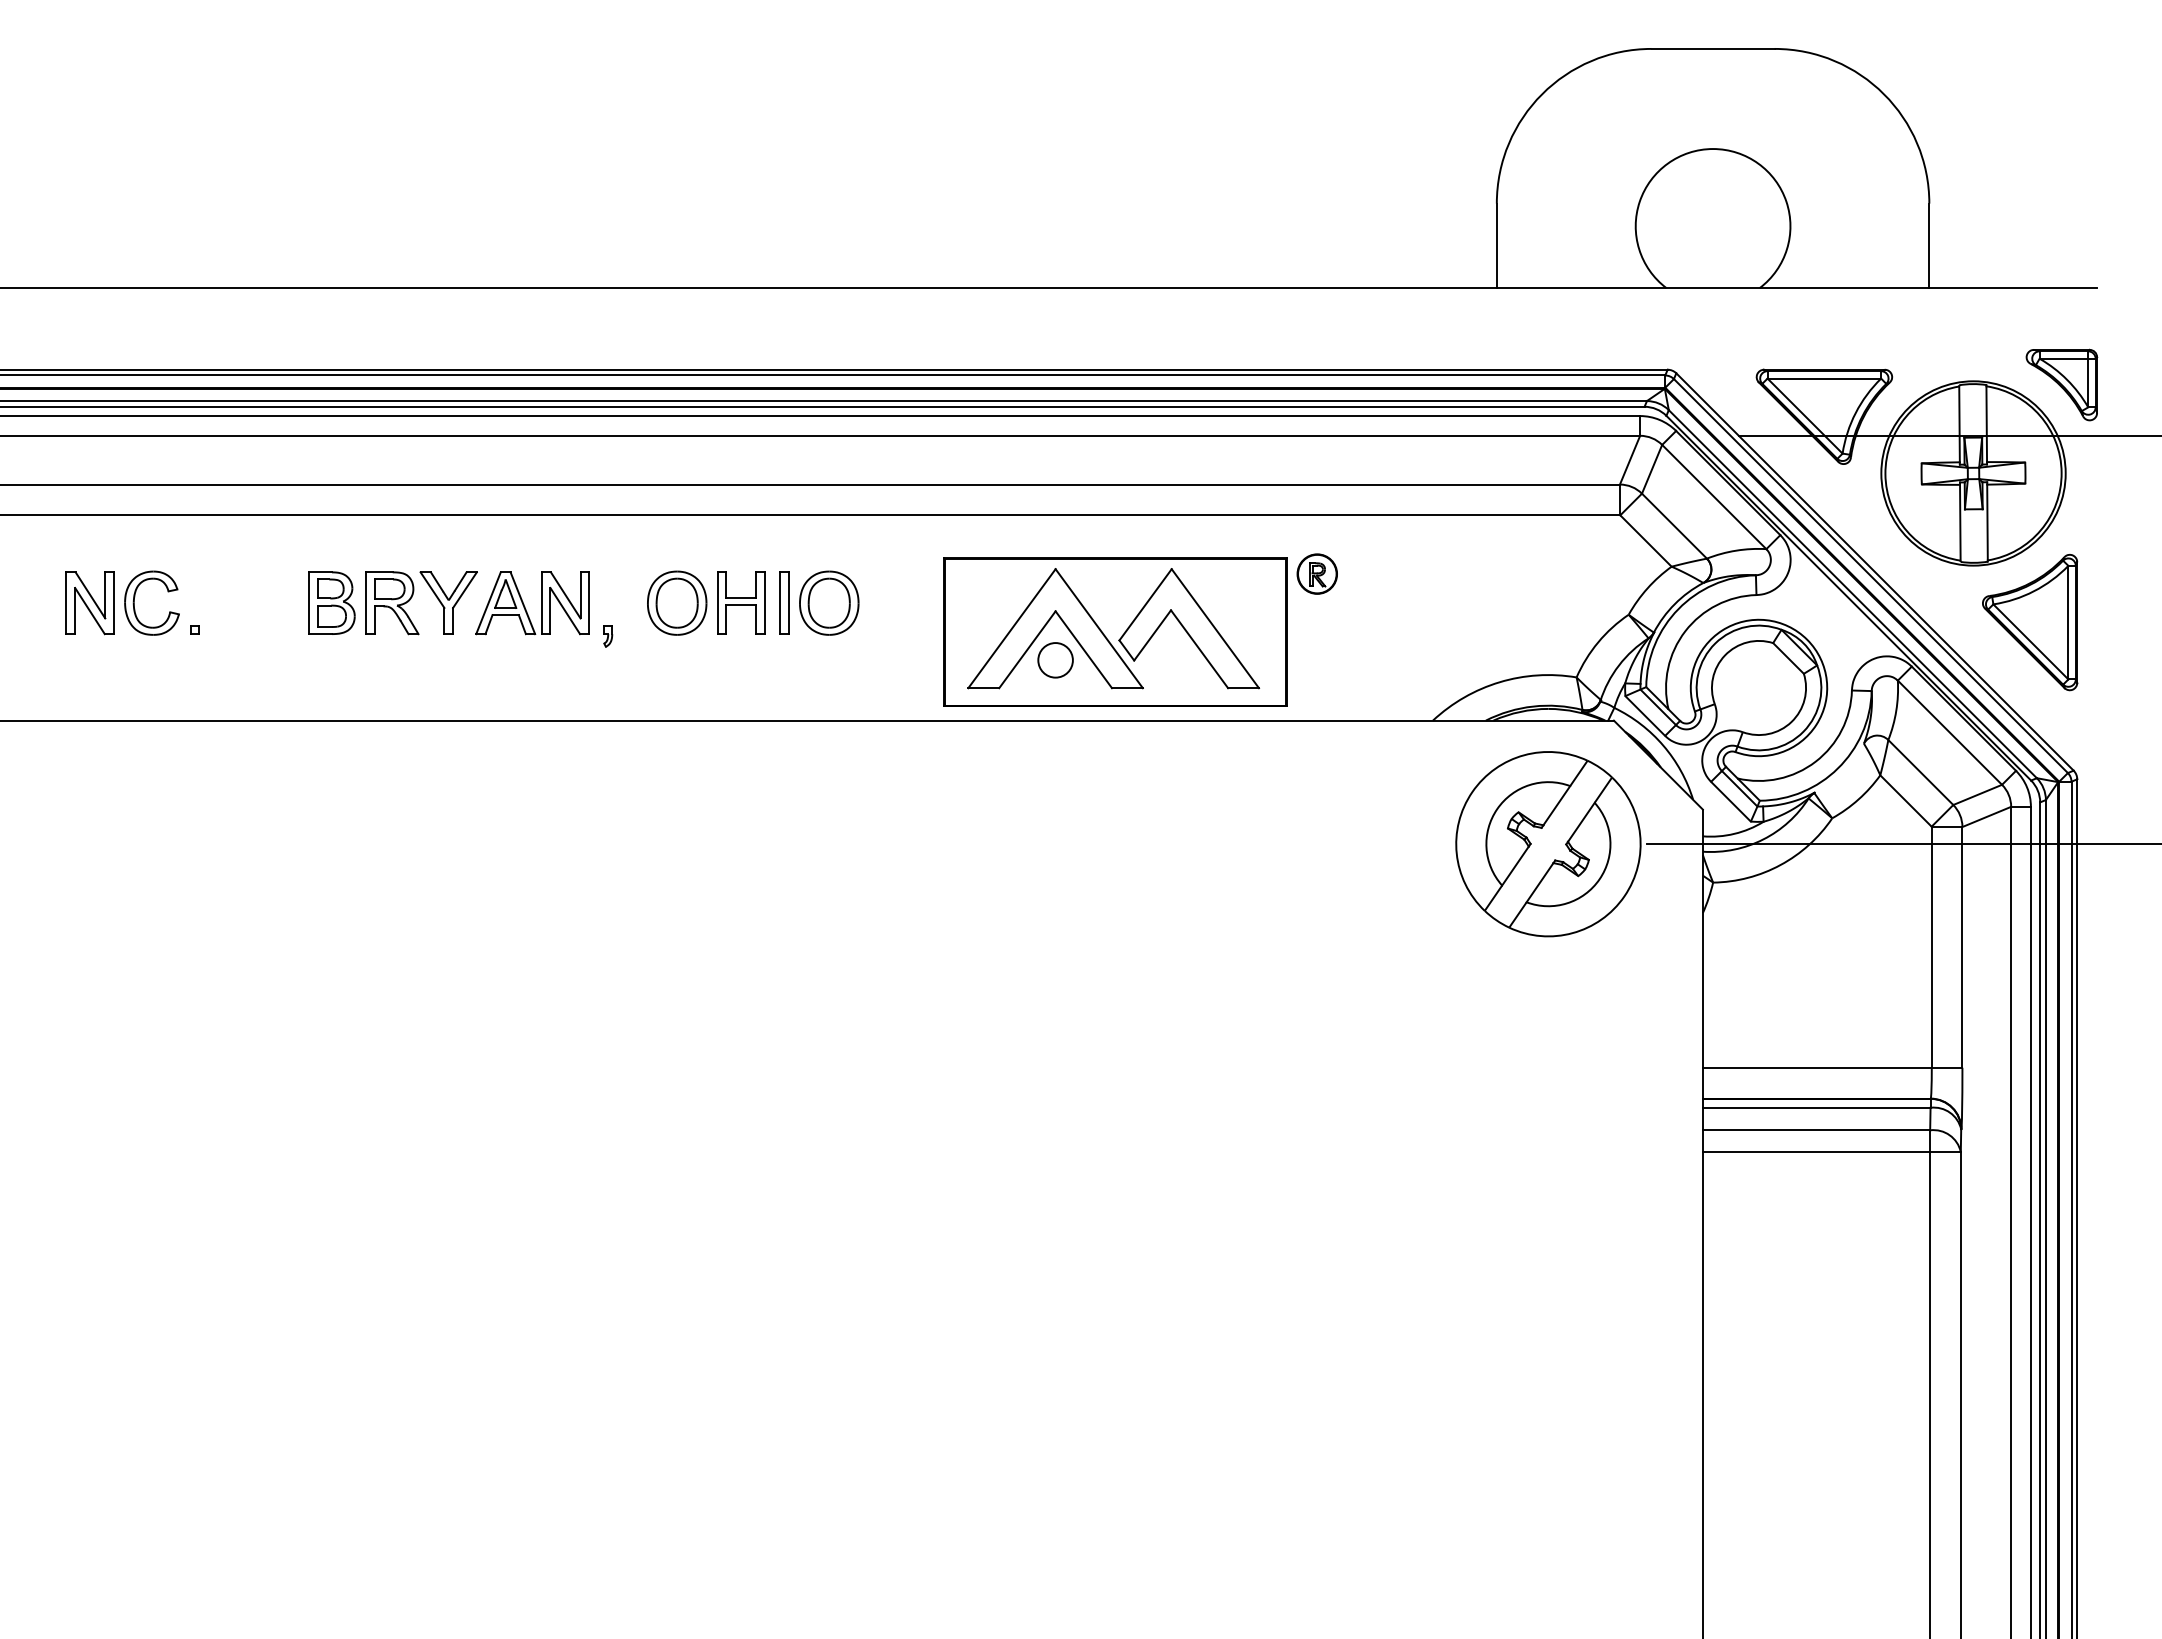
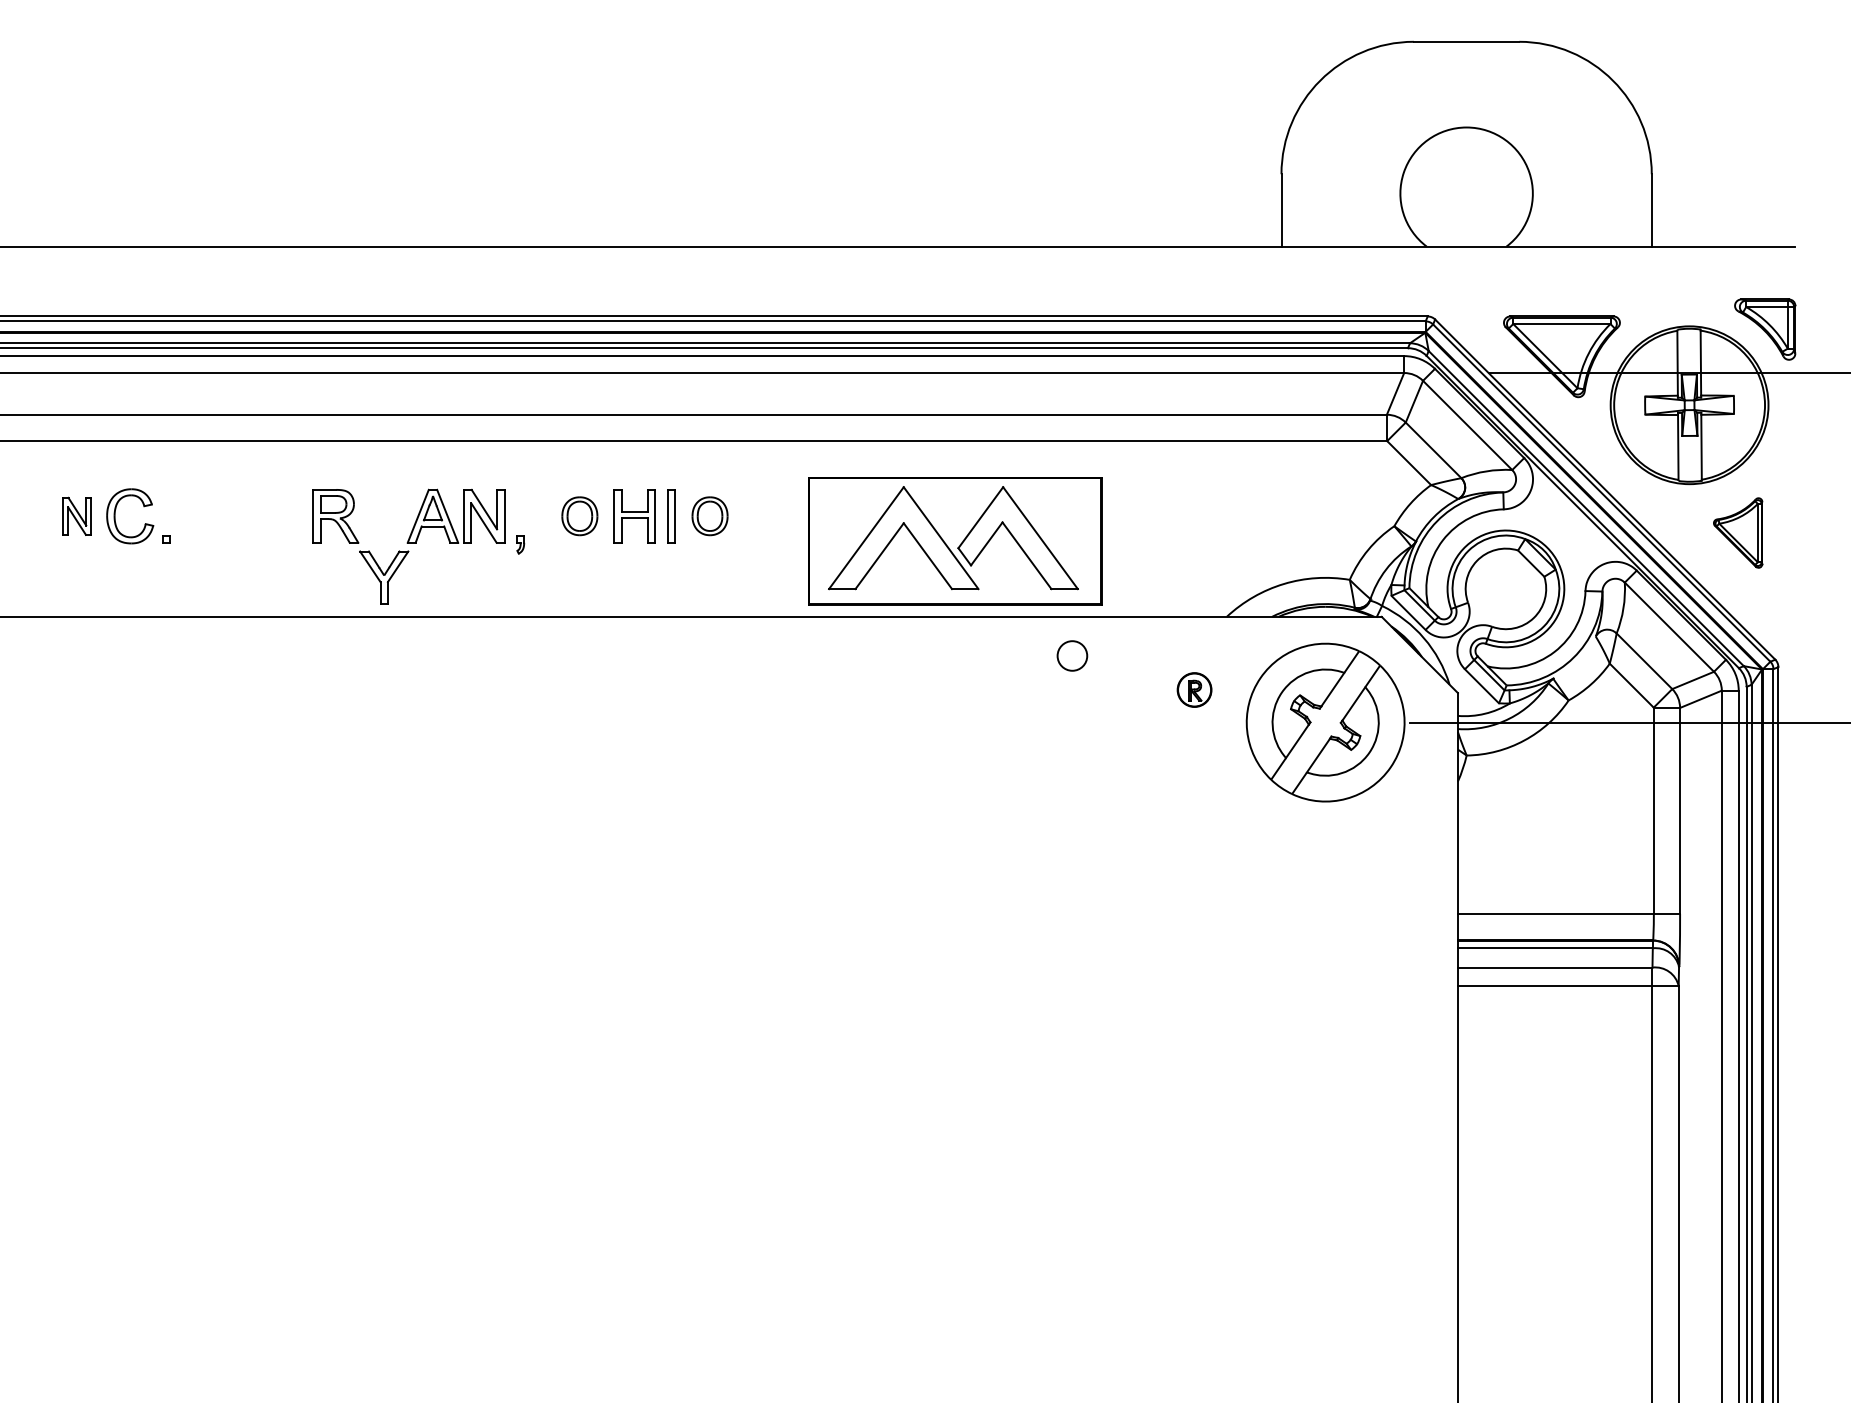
part: (1316, 573) -> (1193, 689), moved
part: (331, 602) -> (283, 515), removed
part: (448, 602) -> (384, 577), moved
part: (677, 602) -> (580, 515), size x0.7
part: (829, 602) -> (710, 515), size x0.7
part: (89, 603) -> (76, 516), size x0.7
part: (2030, 622) -> (1738, 532), size x0.6
circle: (1055, 660) -> (1072, 656), moved

